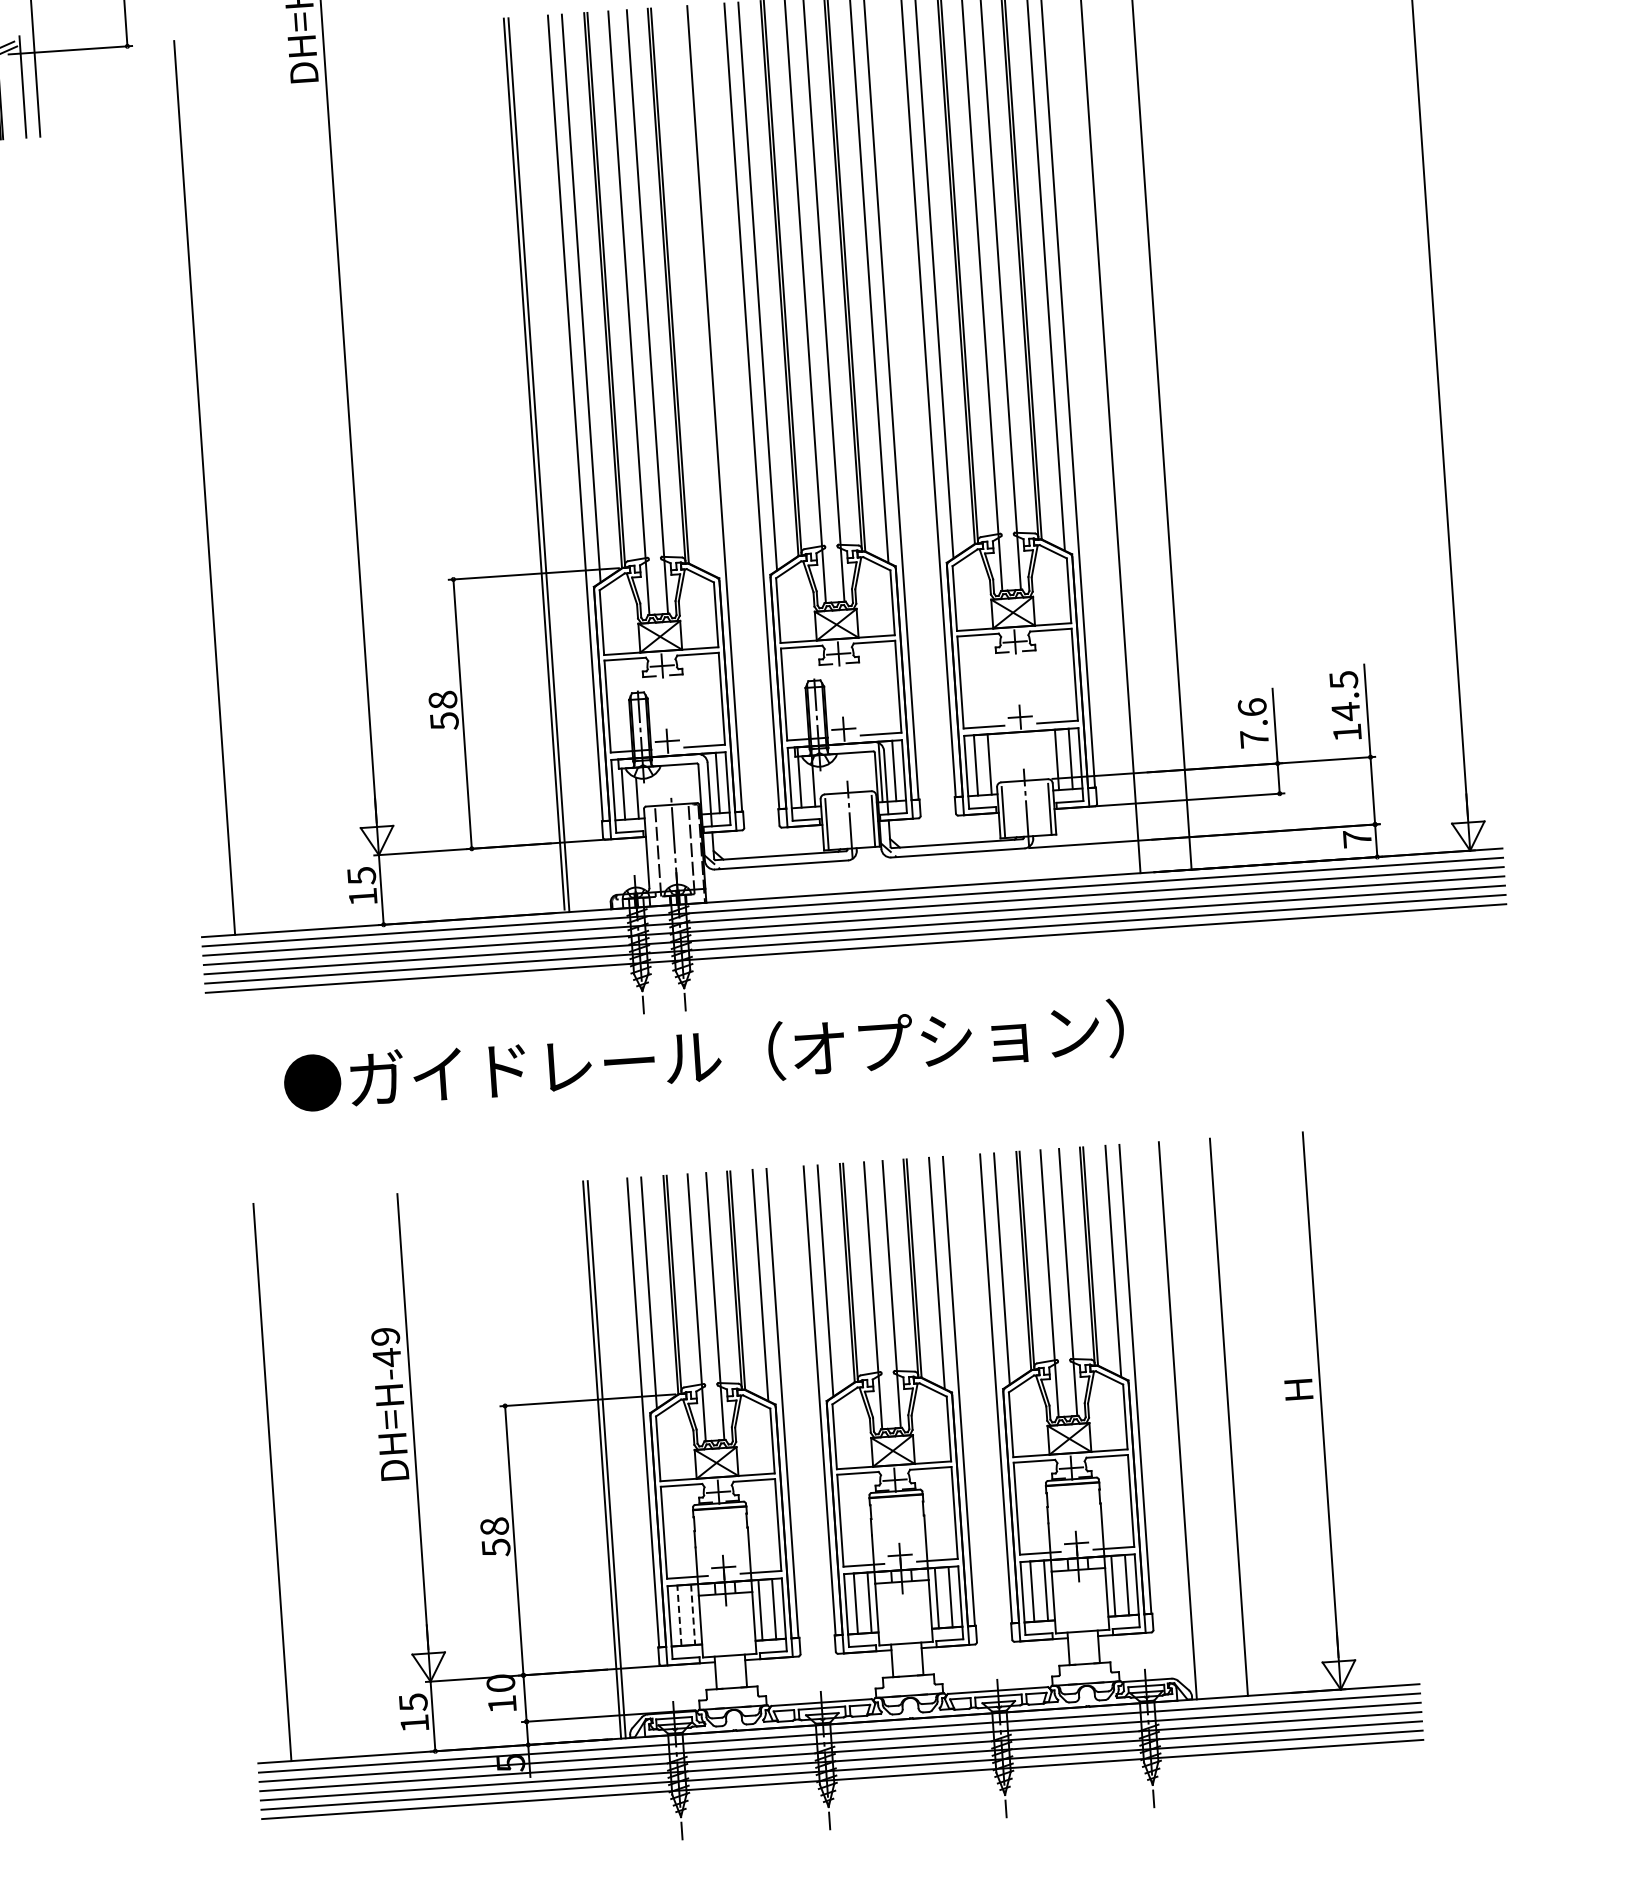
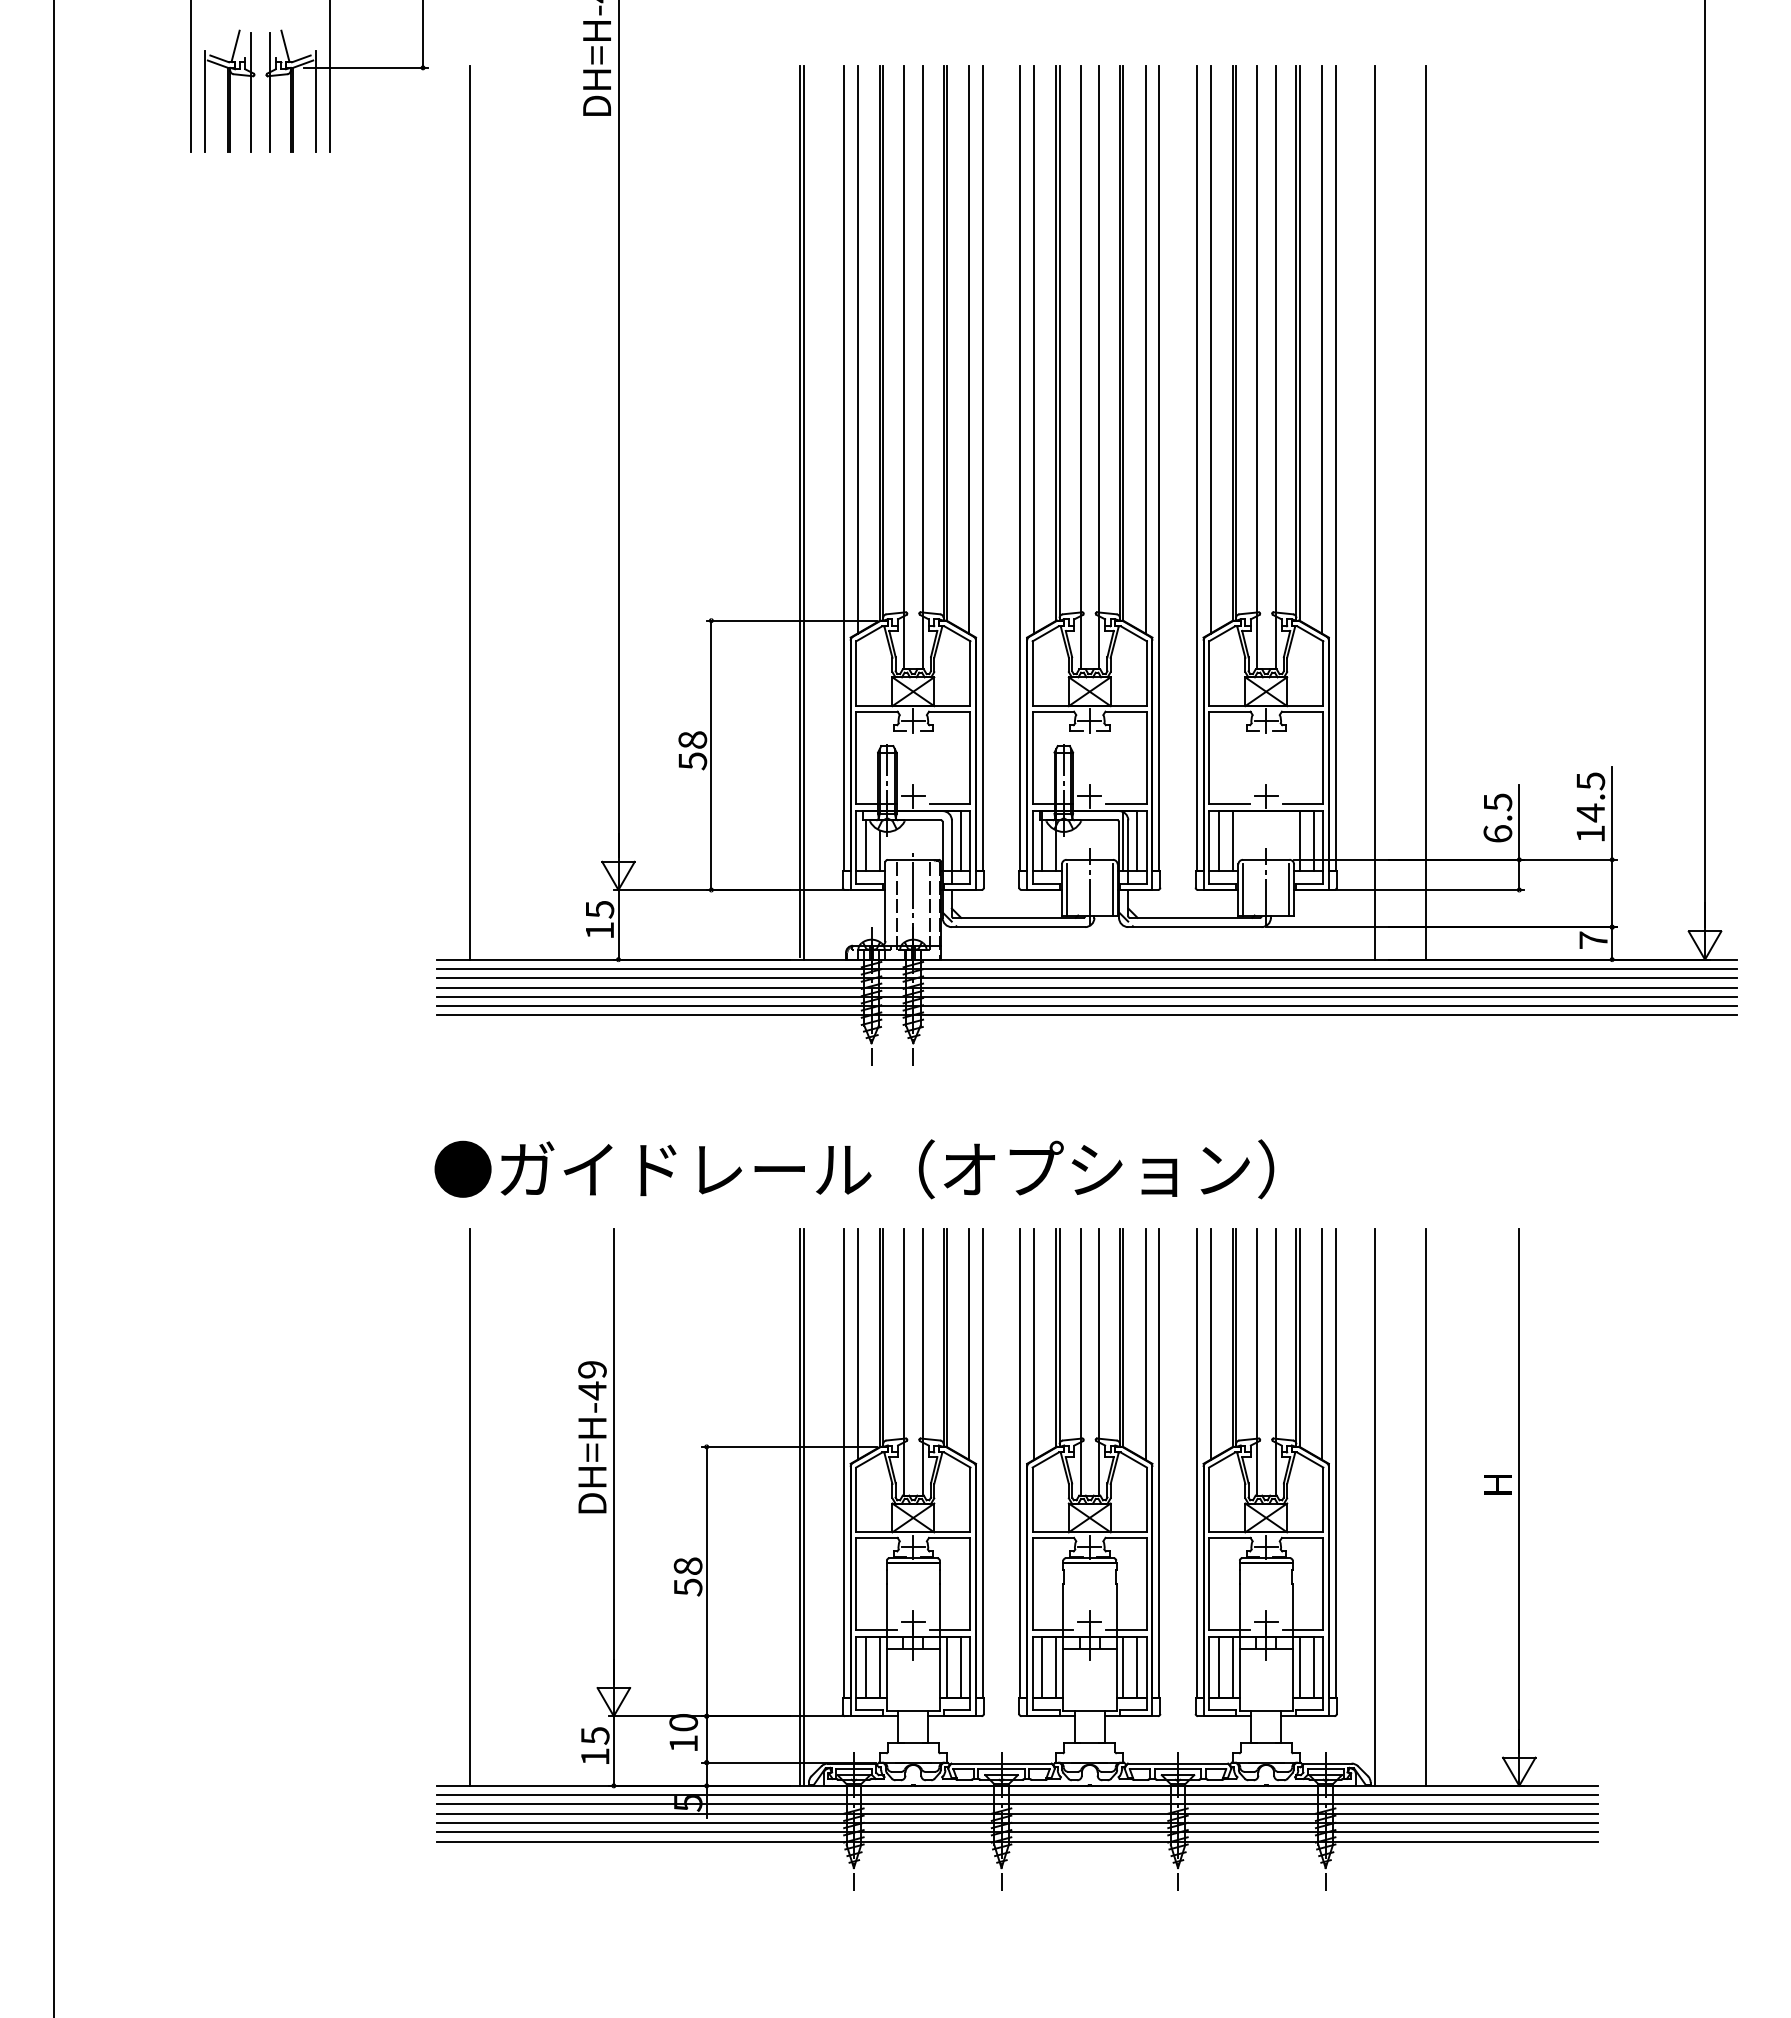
line: (693, 290) -> (969, 349), added
text: (1252, 722) -> (1497, 817), 7.6 -> 6.5
text: (704, 1056) -> (854, 1169), moved
line: (678, 1614) -> (865, 1666), dashed -> solid
line: (692, 1614) -> (879, 1667), dashed -> solid

